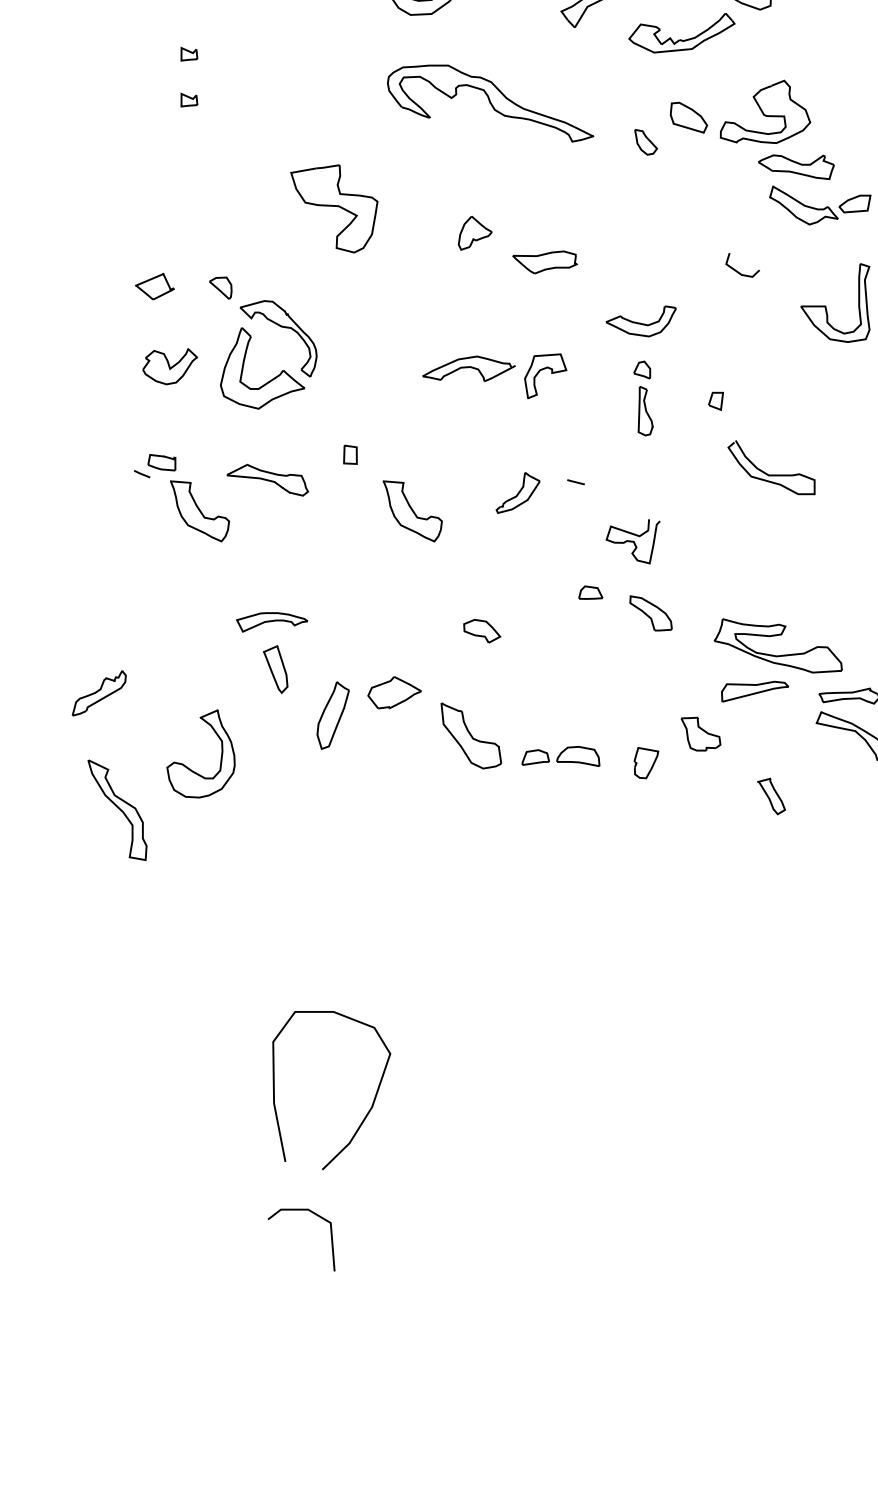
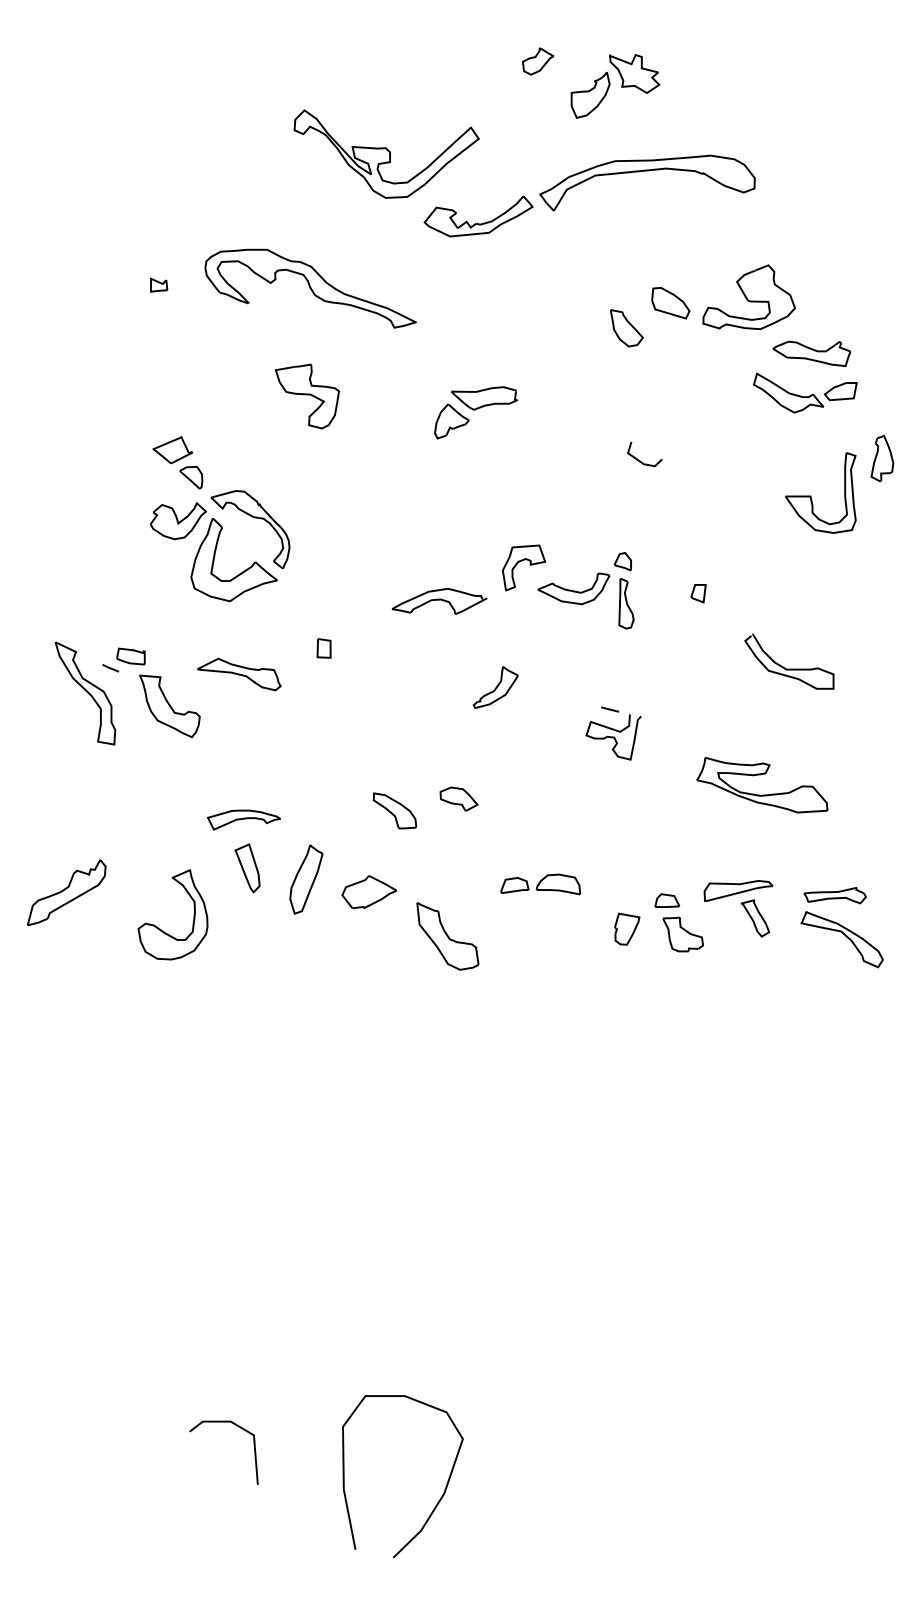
part: (681, 39) -> (478, 223), moved
part: (189, 53) -> (159, 237), removed
part: (490, 103) -> (310, 288), moved
part: (645, 142) -> (626, 328), size x1.43
part: (796, 166) -> (811, 353), moved
part: (333, 208) -> (306, 396), size x0.71
part: (545, 262) -> (484, 398), moved
line: (738, 271) -> (640, 460), moved
part: (154, 286) -> (172, 450), moved
part: (640, 321) -> (573, 588), moved
part: (170, 366) -> (178, 521), moved
part: (468, 367) -> (439, 600), moved
curve: (771, 474) -> (789, 668), moved
line: (576, 482) -> (610, 709), moved
part: (412, 511) -> (387, 706), removed
part: (591, 592) -> (667, 900), moved
part: (650, 613) -> (394, 810), moved
part: (481, 630) -> (458, 798), moved
part: (778, 654) -> (762, 794), moved
part: (98, 693) -> (66, 892), size x1.43
part: (333, 715) -> (306, 879), moved
part: (560, 756) -> (540, 884), moved
part: (646, 762) -> (627, 928), moved
part: (188, 767) -> (160, 928), moved
part: (771, 796) -> (755, 918), moved
curve: (118, 809) -> (86, 692), moved
curve: (366, 1113) -> (438, 1500), moved
line: (313, 1214) -> (236, 1426), moved

